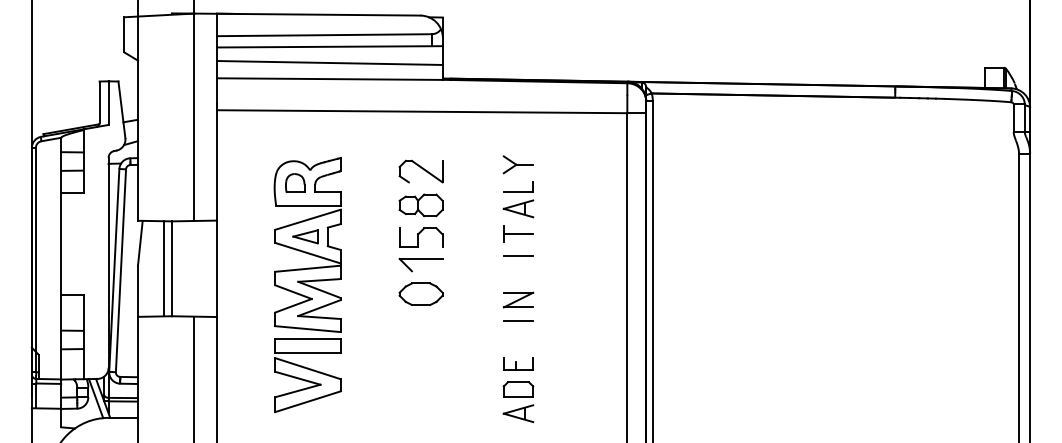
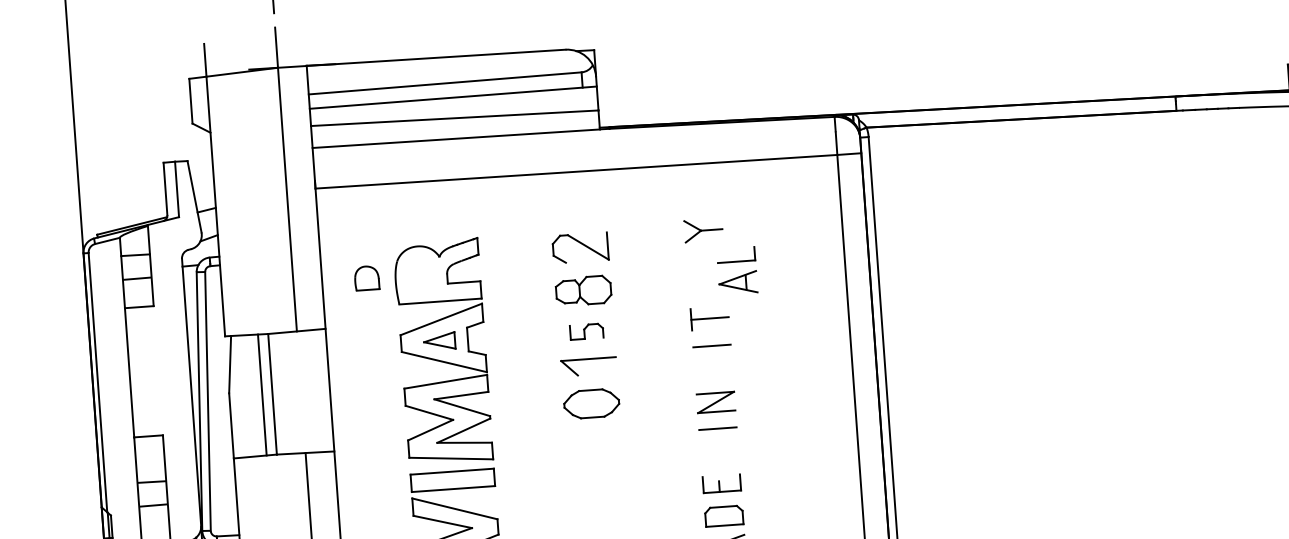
part: (295, 182) -> (367, 277), moved
part: (518, 199) -> (737, 271), moved
part: (421, 237) -> (587, 331), size x0.6

